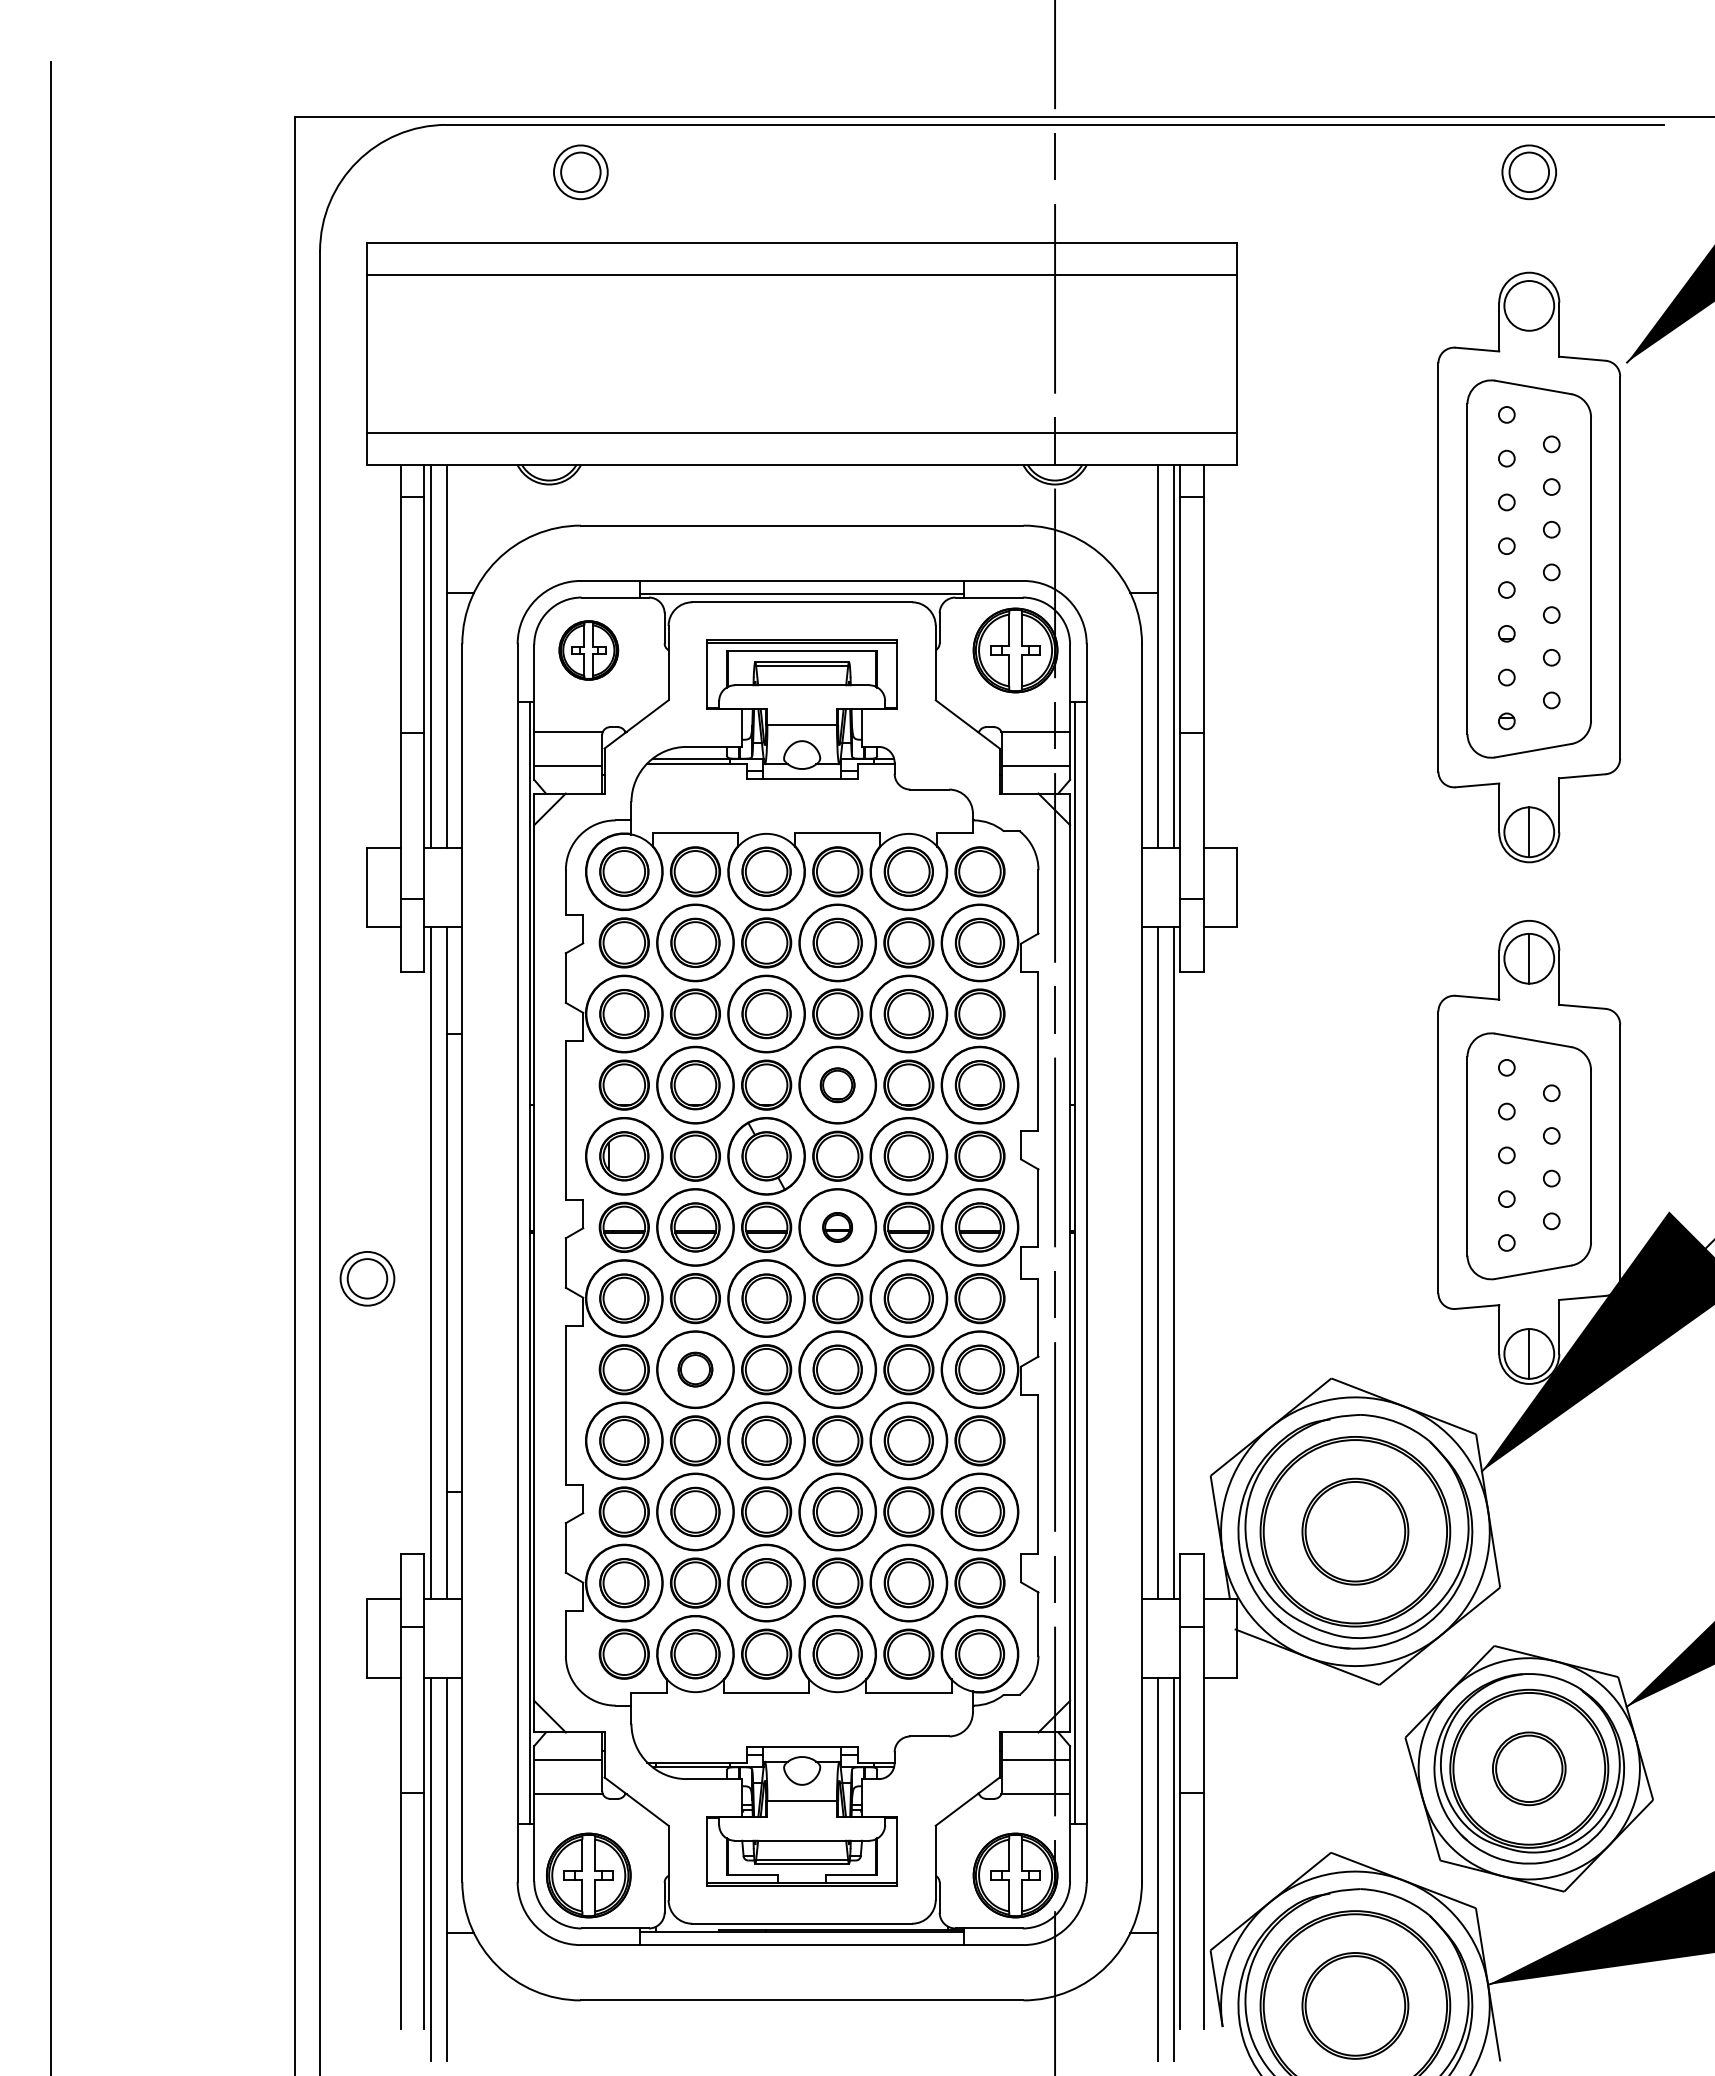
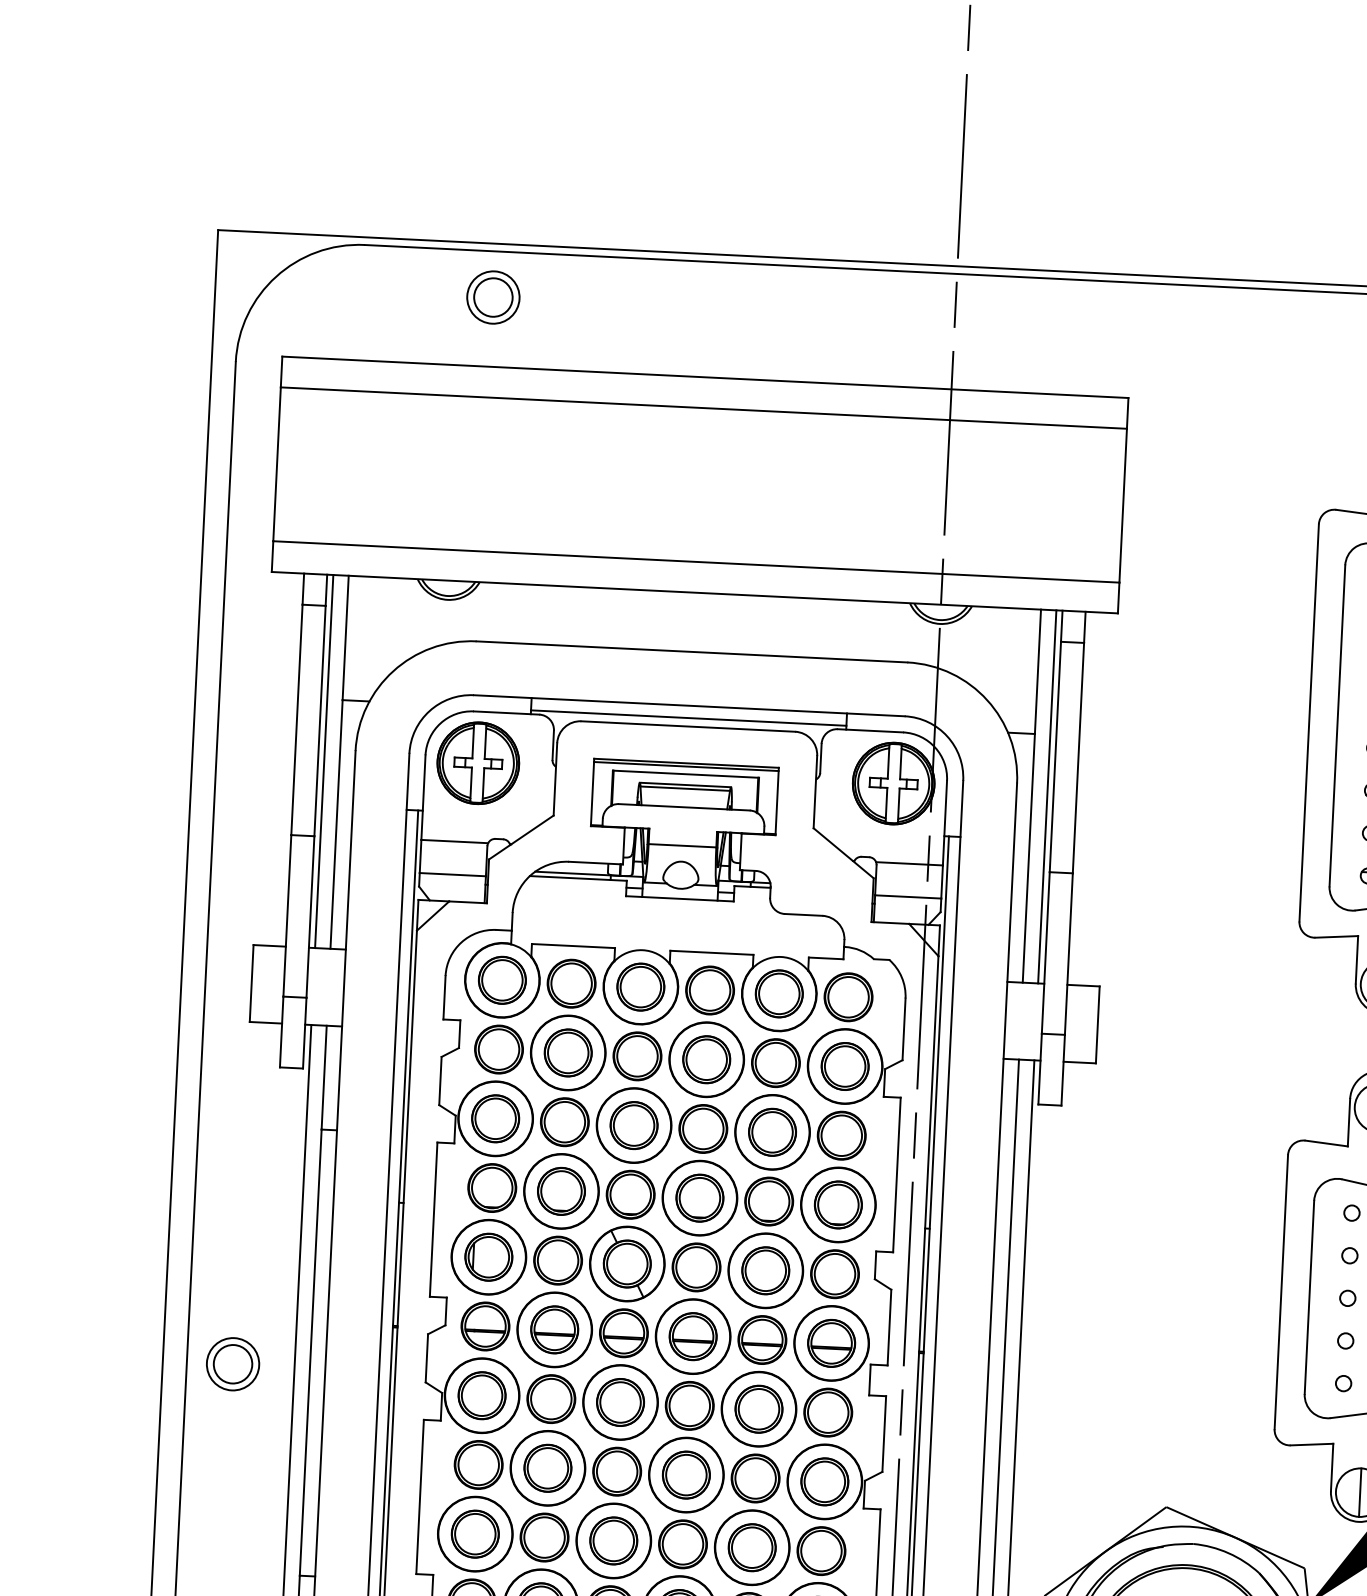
part: (588, 650) -> (478, 763), size x1.43
part: (837, 1085) -> (699, 1198), size x1.43
part: (837, 1227) -> (692, 1336), size x1.67
part: (695, 1369) -> (547, 1468), size x1.43

